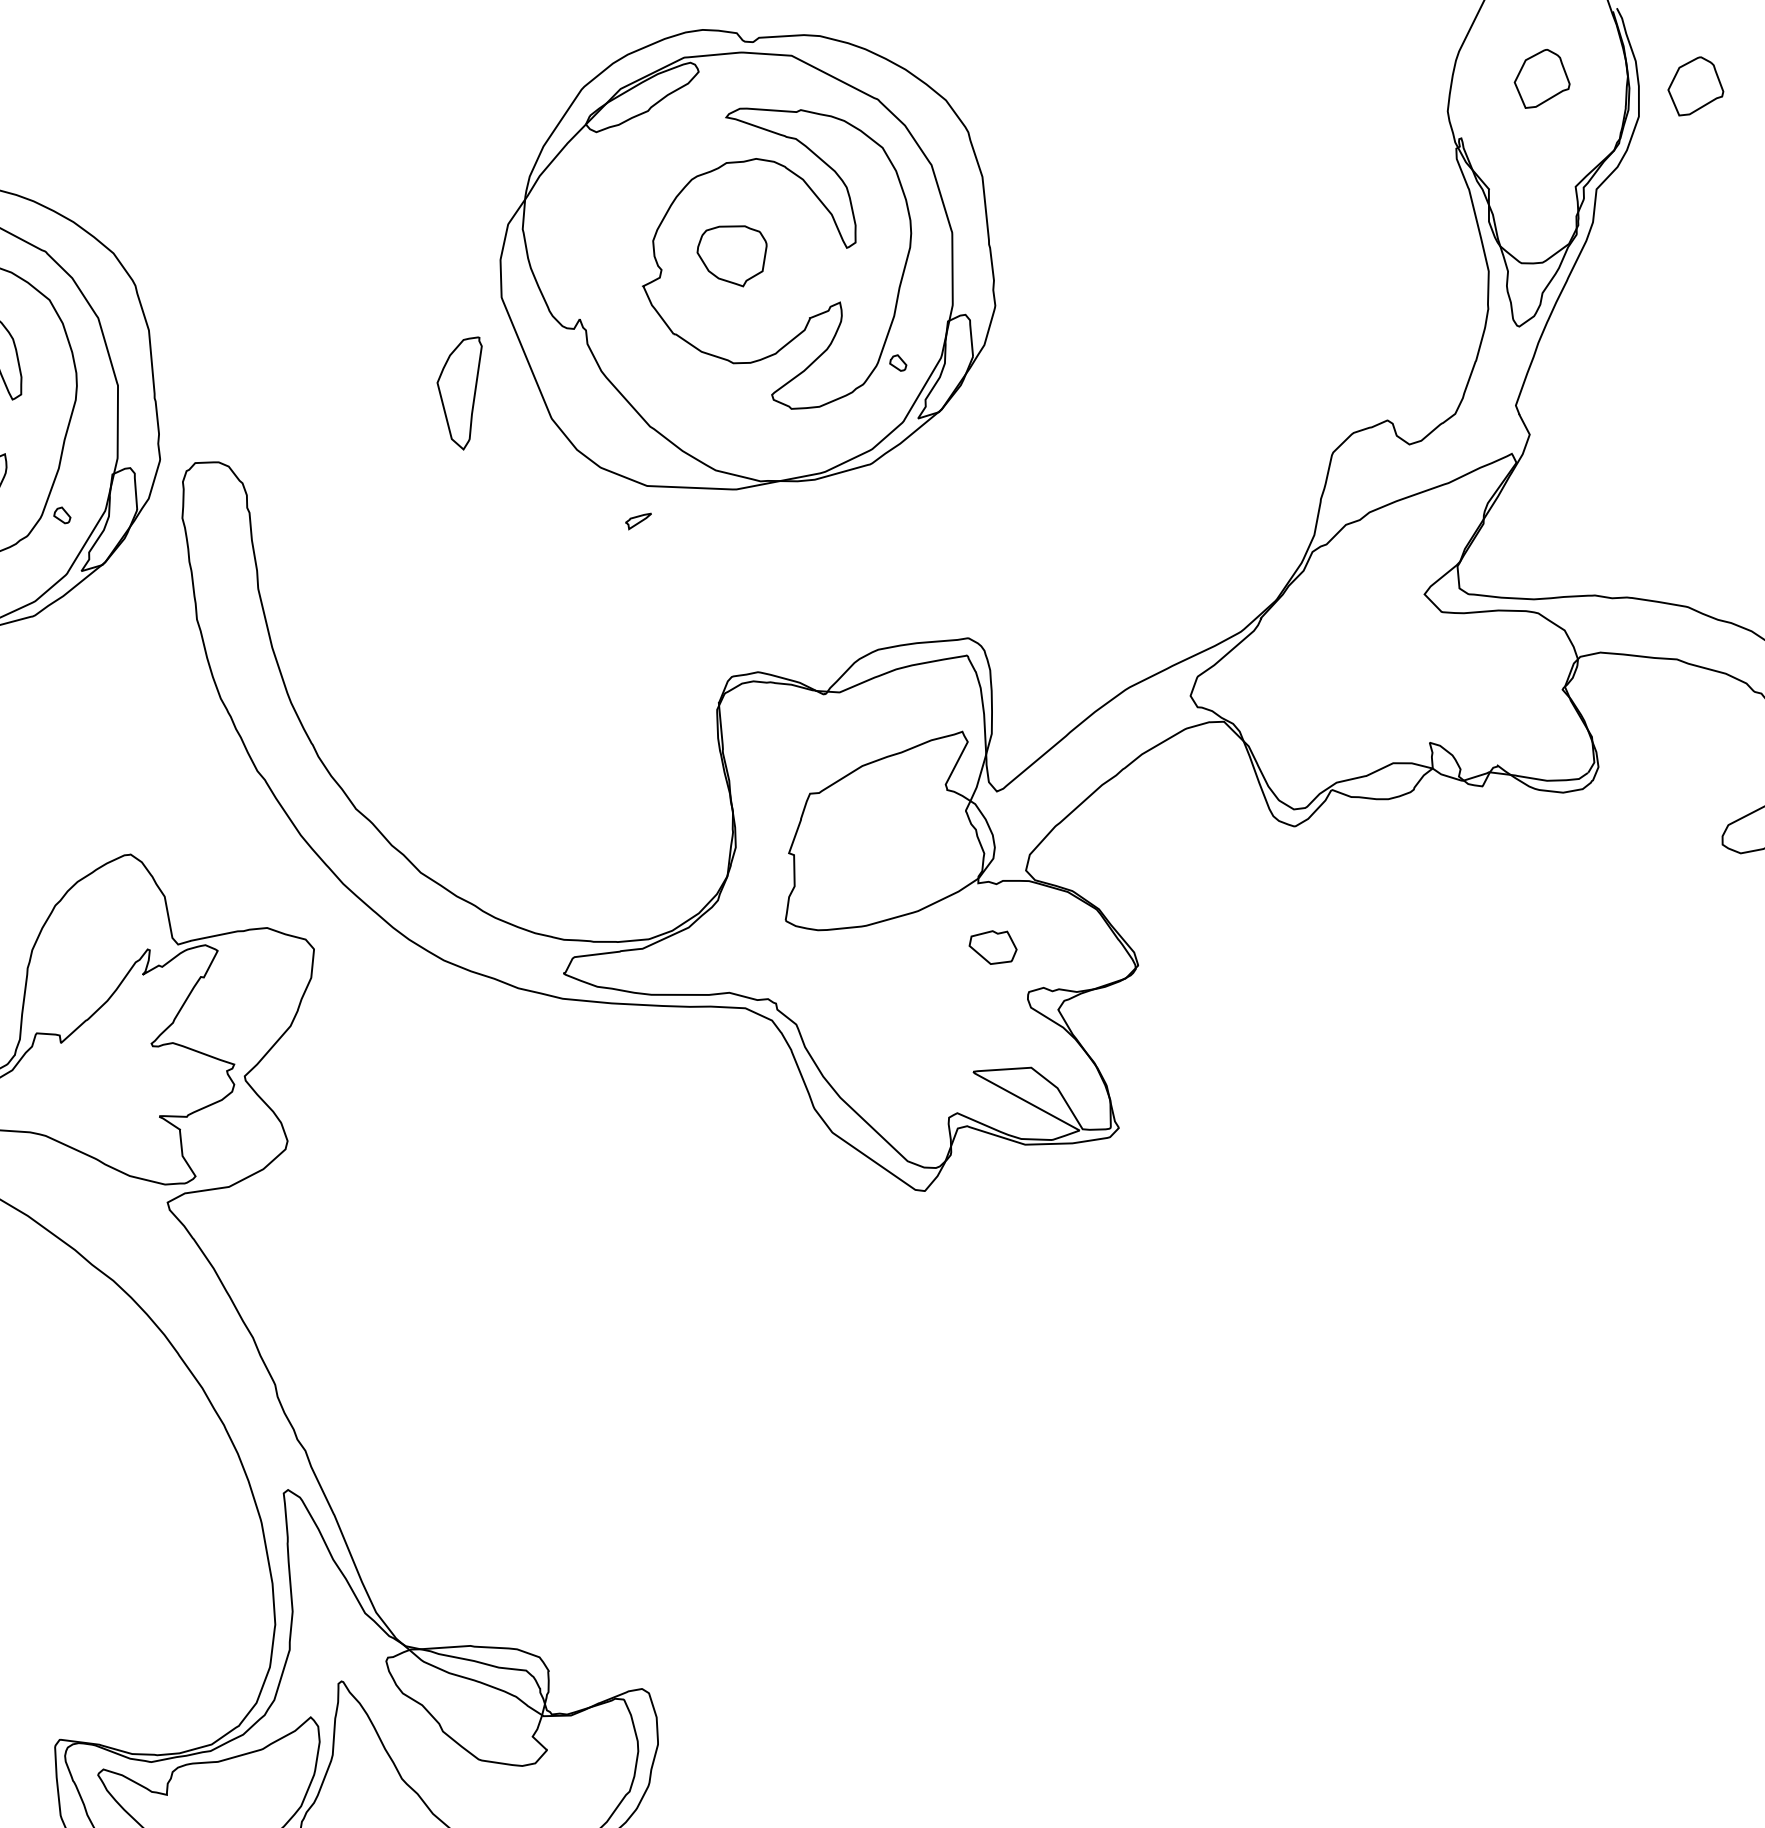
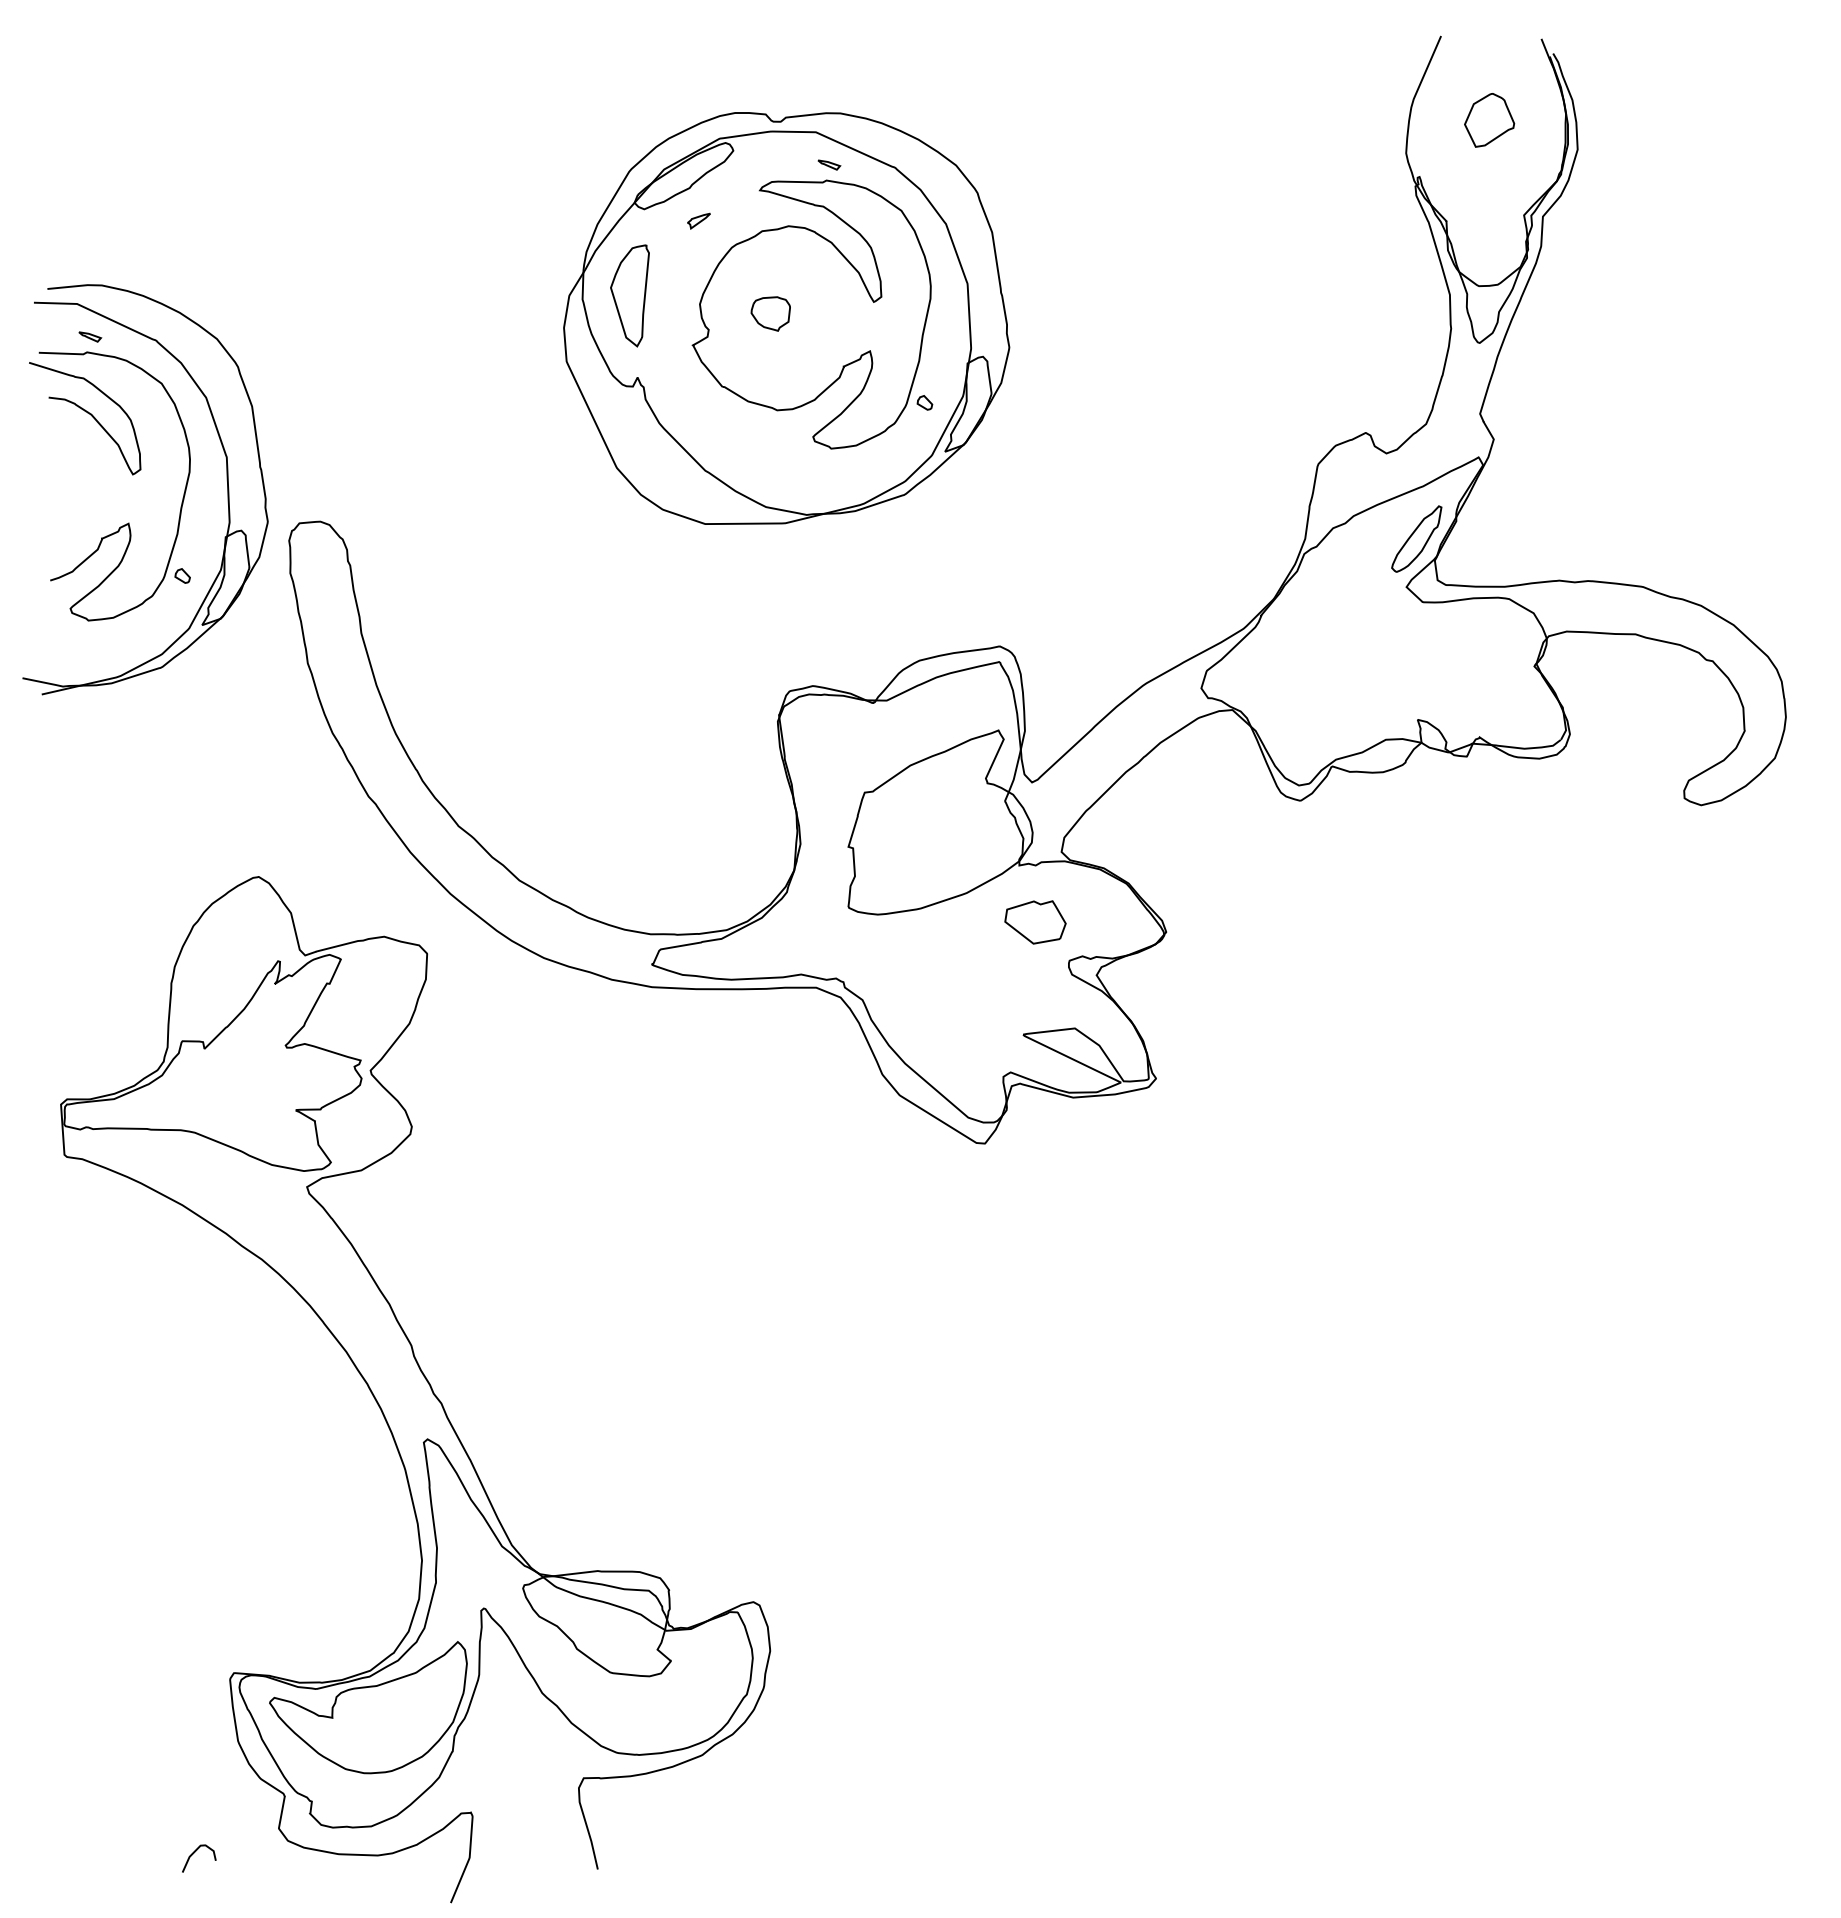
part: (1695, 86) -> (1627, 120), removed
part: (805, 92) -> (829, 164), added
part: (731, 255) -> (770, 313), size x0.62
part: (457, 392) -> (629, 295), moved
part: (637, 520) -> (698, 220), moved
part: (1438, 540) -> (1416, 538), added
part: (993, 947) -> (1035, 922), size x1.43

